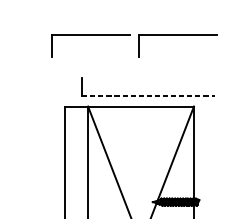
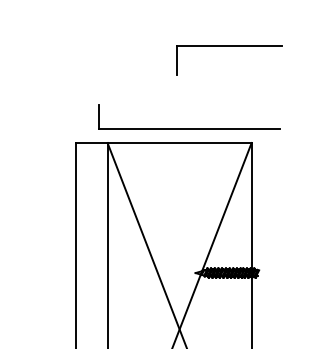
part: (90, 35) -> (111, 46), removed
line: (148, 96) -> (189, 129), dashed -> solid

